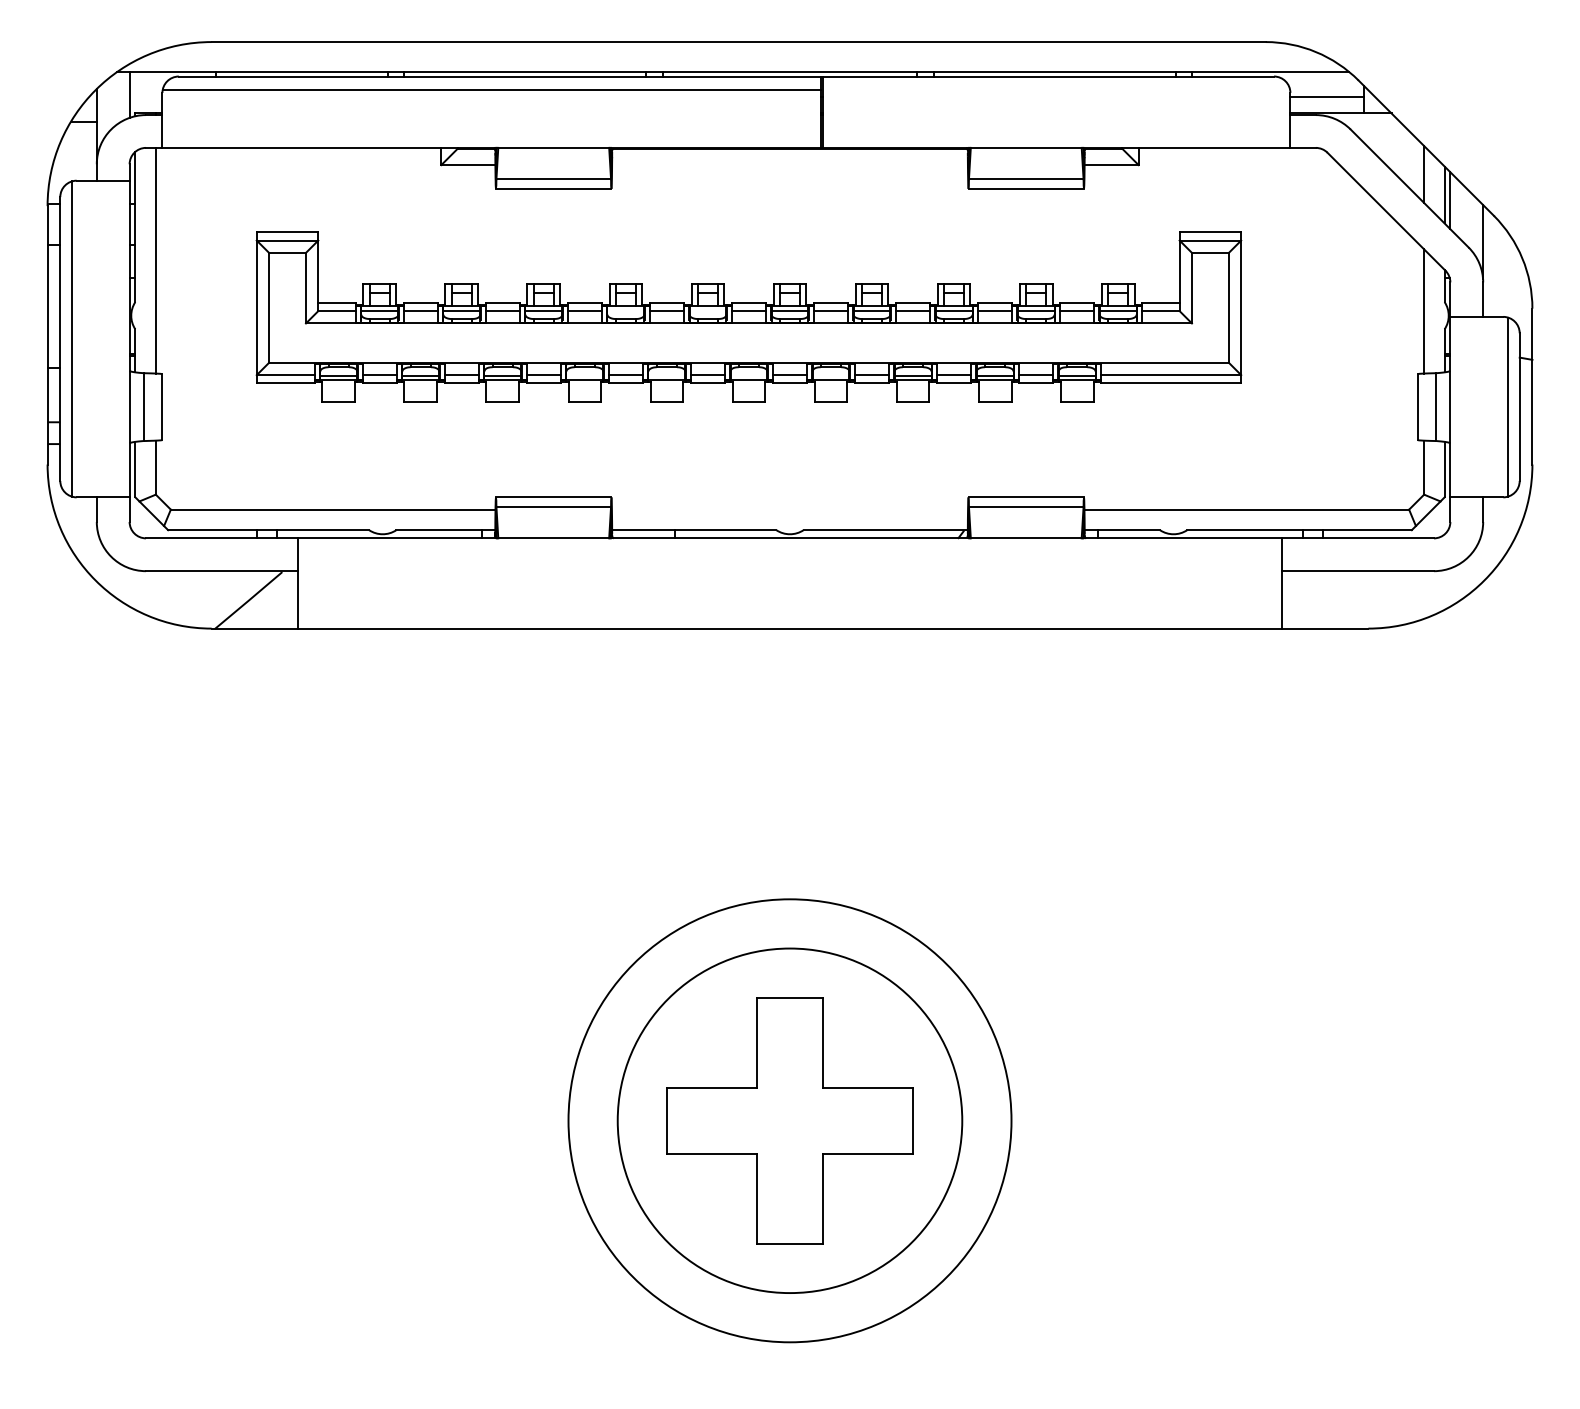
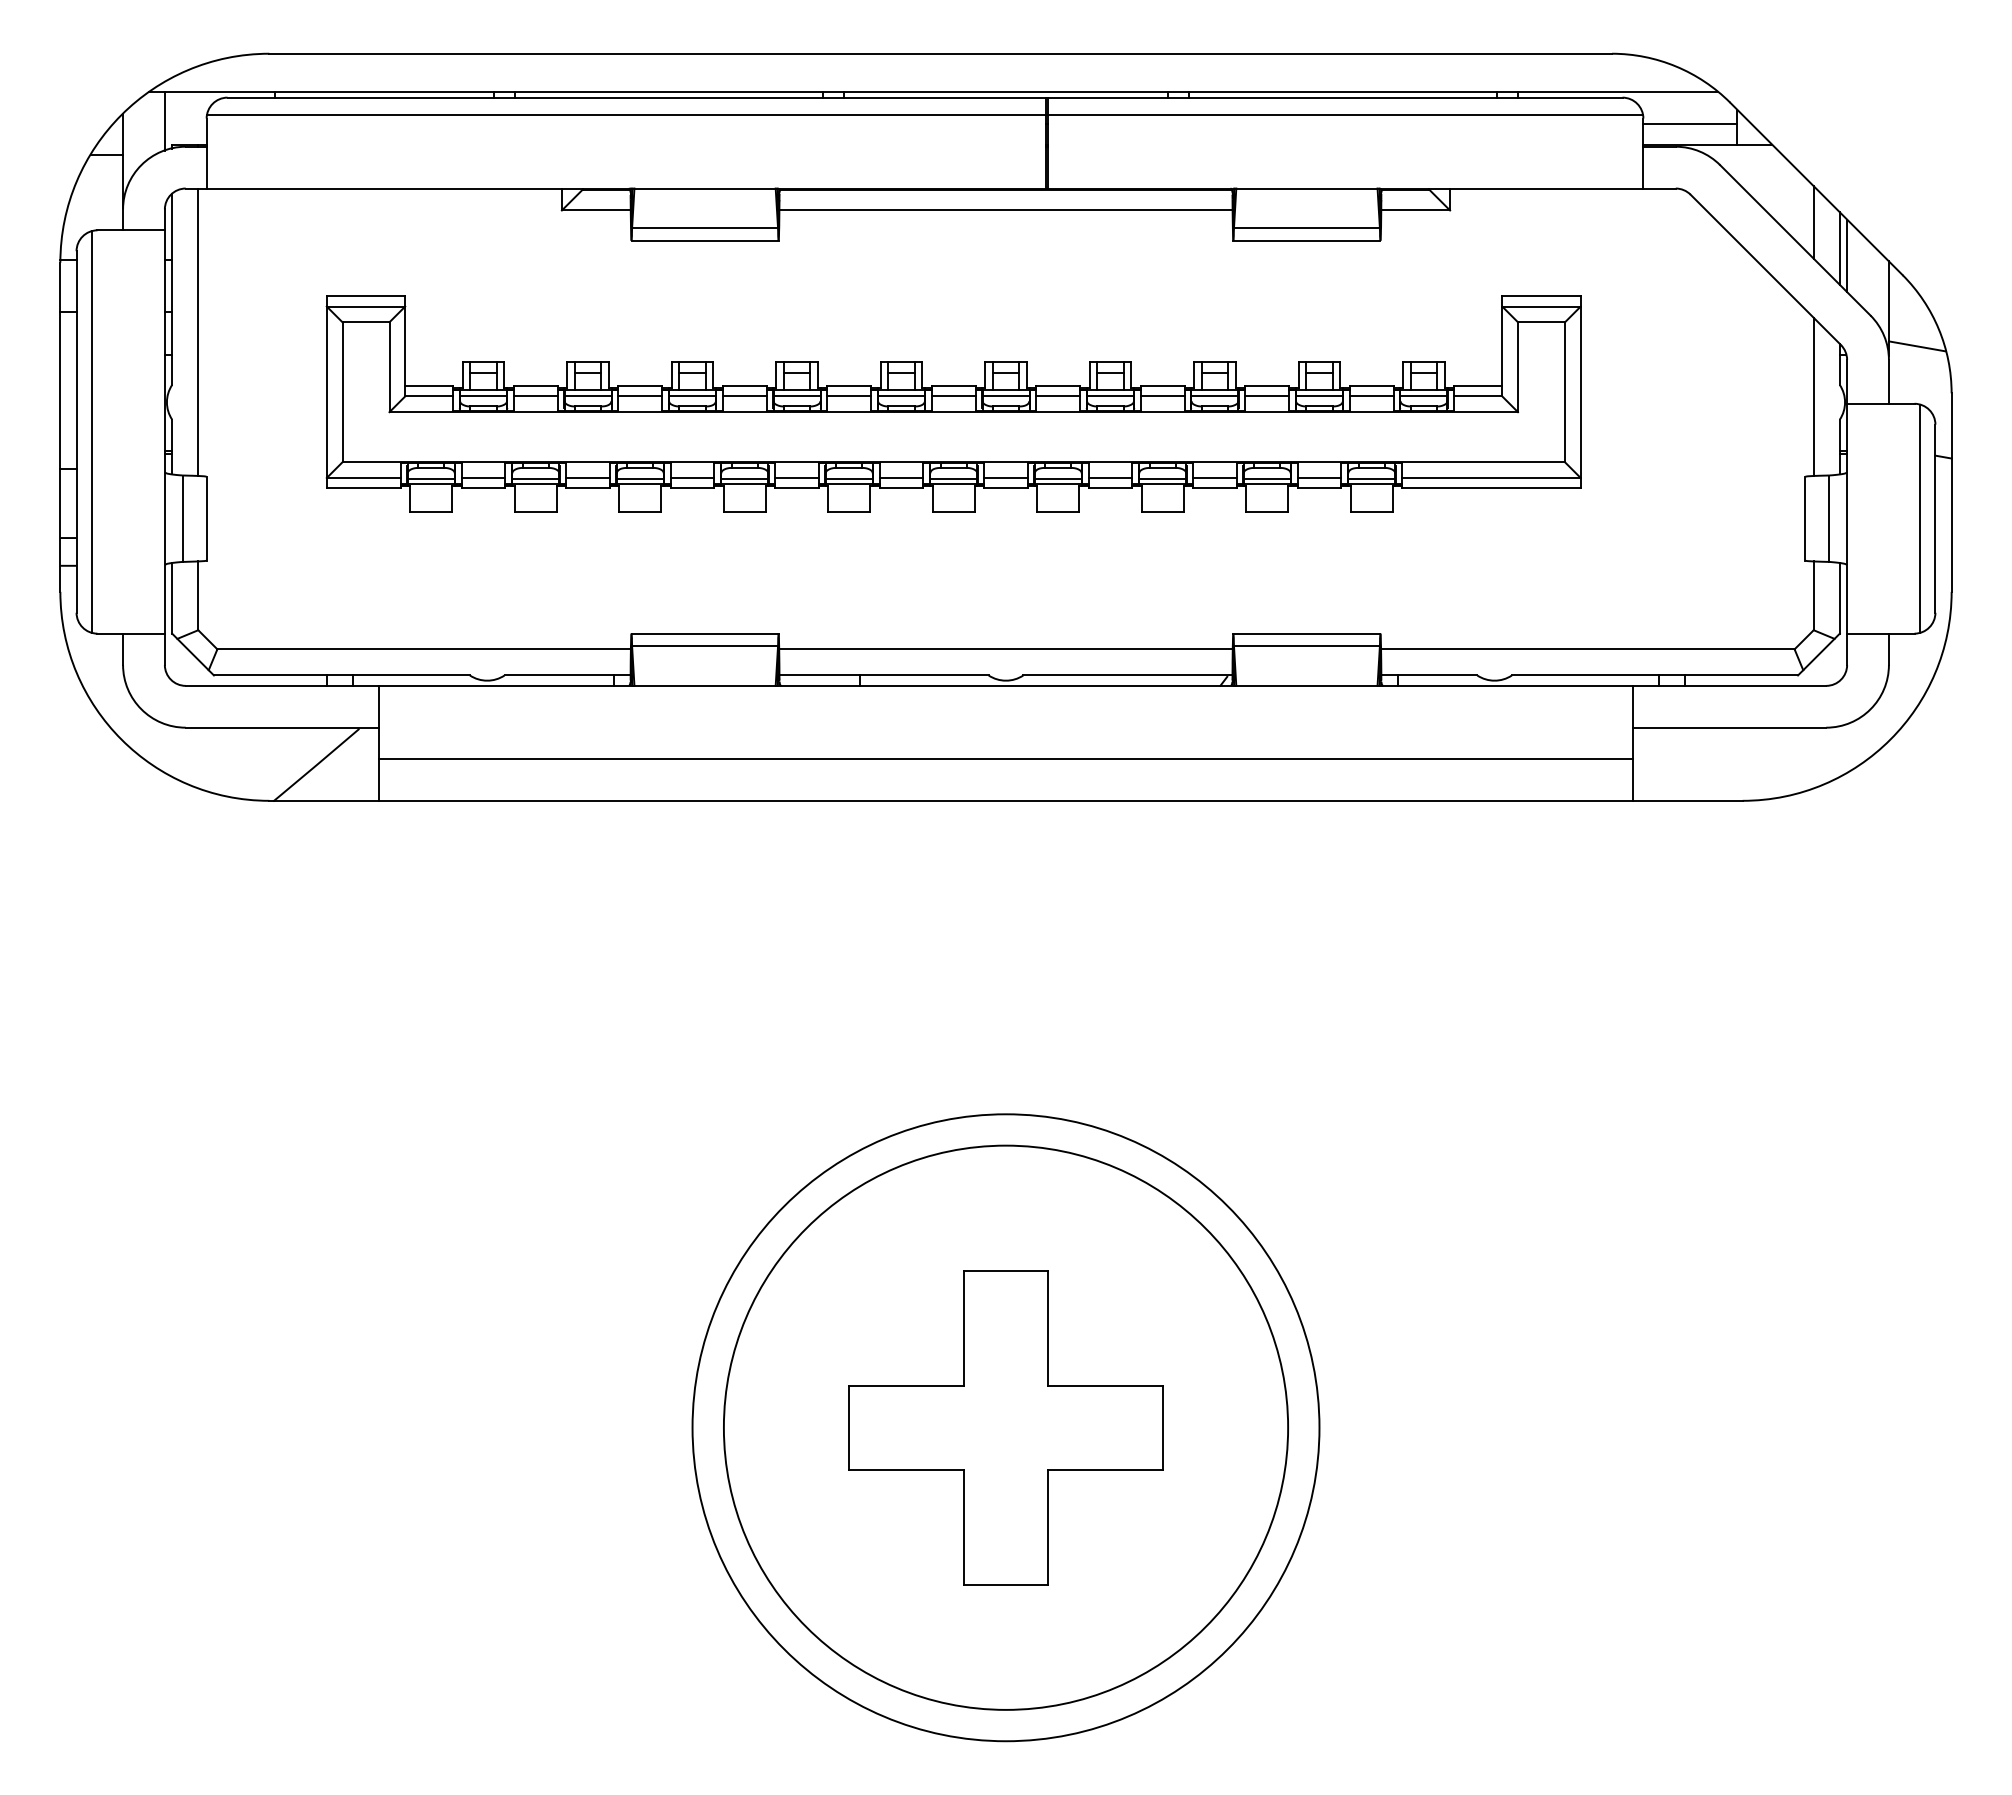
line: (1056, 90) -> (1345, 115), added
line: (789, 165) -> (1005, 210), added
line: (1504, 271) -> (1916, 346), added
line: (625, 310) -> (796, 395), added
line: (707, 310) -> (901, 395), added
line: (584, 375) -> (744, 478), added
line: (666, 375) -> (848, 478), added
line: (748, 375) -> (953, 478), added
line: (830, 375) -> (1057, 478), added
line: (789, 509) -> (1005, 649), added
line: (789, 596) -> (1005, 759), added
circle: (789, 1120) -> (1005, 1427), size x1.43

